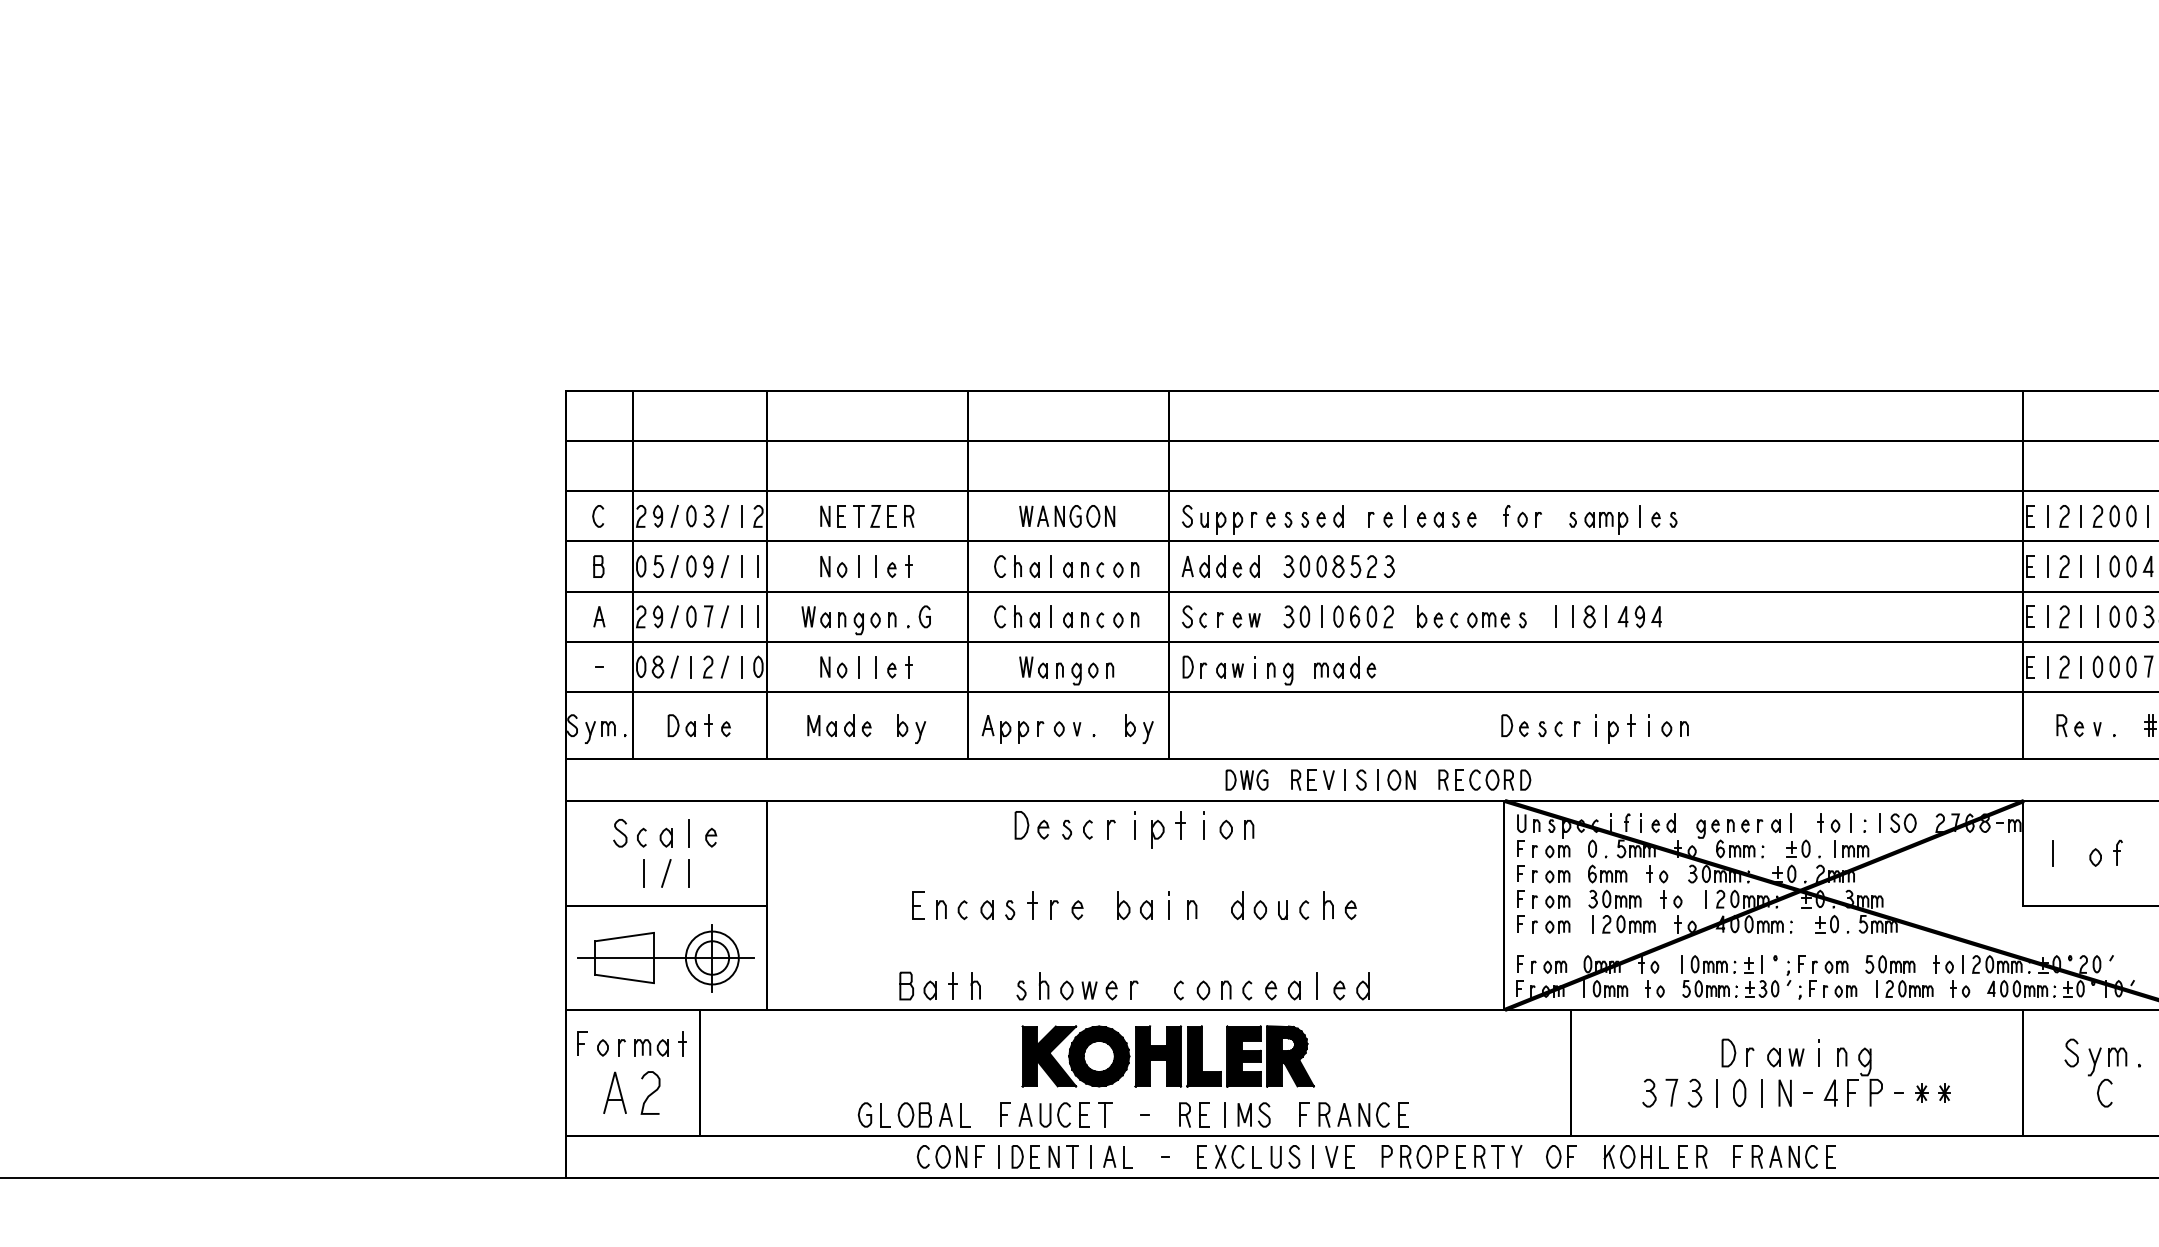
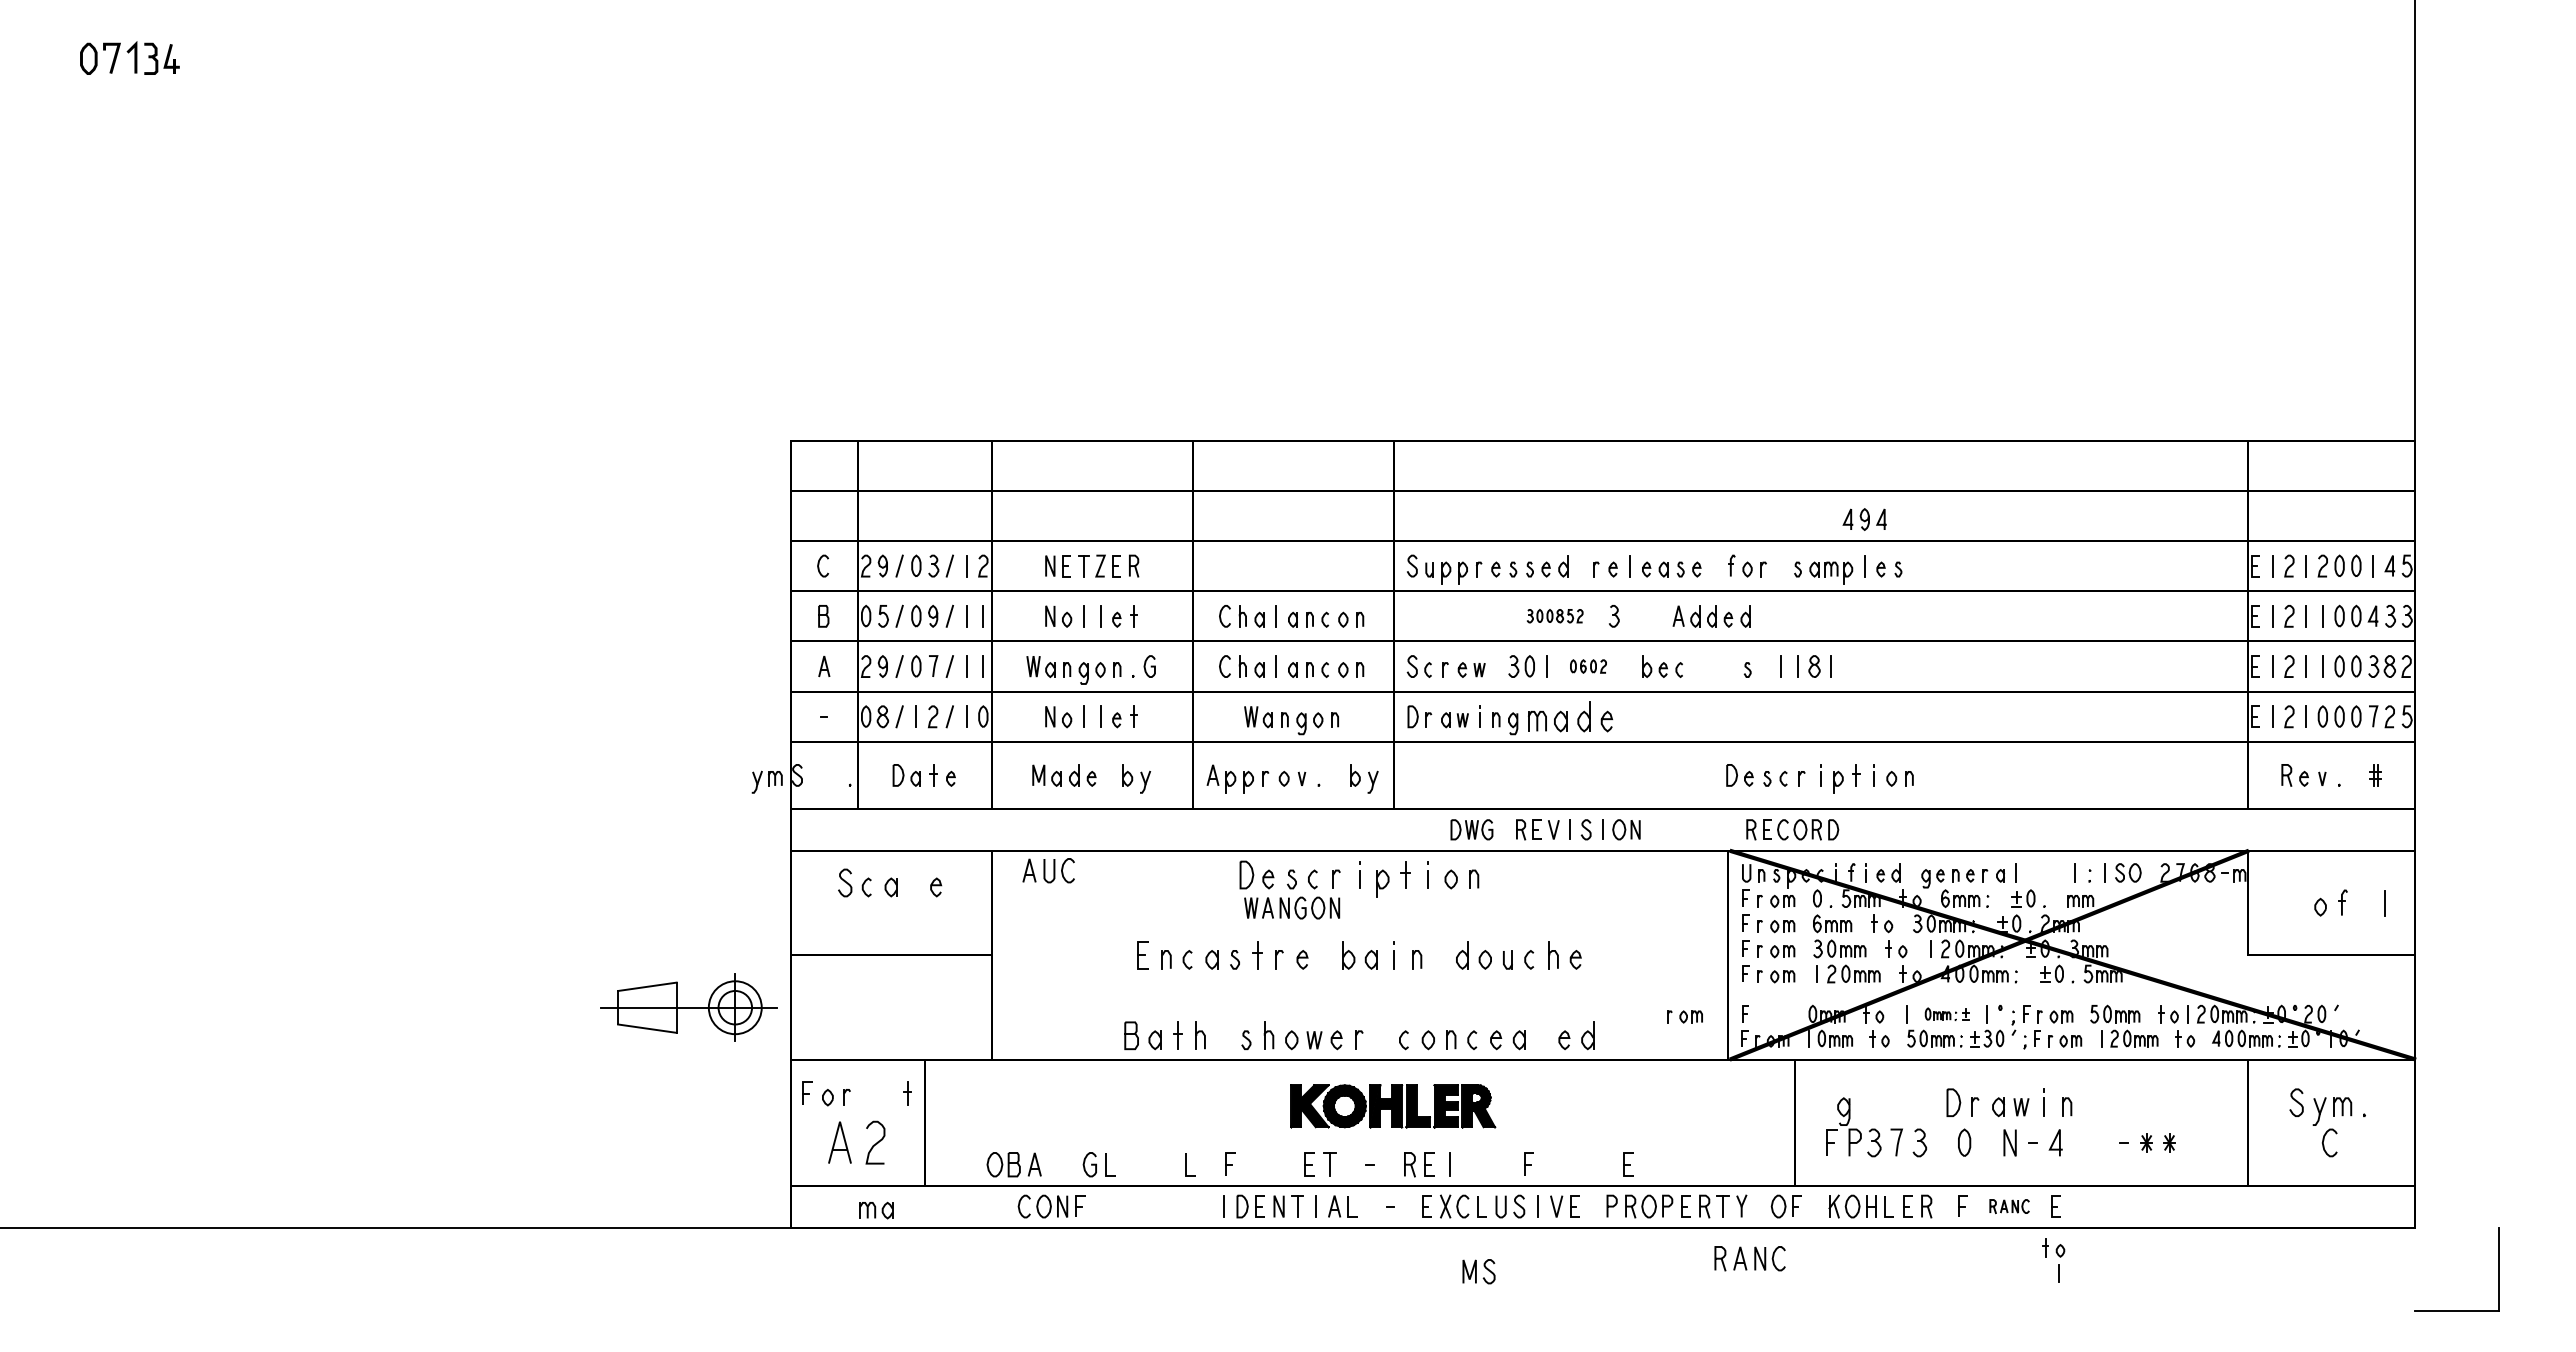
part: (1067, 515) -> (1292, 907), moved
part: (1329, 565) -> (1554, 615), size x0.6
part: (1220, 566) -> (1711, 616), moved
part: (1363, 616) -> (1588, 666), size x0.6
part: (1639, 616) -> (1864, 519), moved
part: (1488, 619) -> (1713, 669), removed
part: (1344, 666) -> (1569, 716), size x1.4
part: (599, 731) -> (766, 781), moved
part: (1484, 779) -> (1792, 829), moved
part: (1832, 830) -> (2057, 1255), moved
line: (689, 832) -> (914, 882), removed
line: (2052, 852) -> (2277, 902), removed
line: (643, 872) -> (868, 922), removed
line: (665, 872) -> (890, 922), removed
line: (689, 872) -> (914, 922), removed
part: (665, 957) -> (688, 1007), moved
part: (1721, 964) -> (1946, 1014), size x0.7
part: (1548, 966) -> (1684, 1016), moved
line: (1317, 985) -> (1542, 1035), removed
part: (651, 1047) -> (876, 1210), moved
part: (1167, 1056) -> (1392, 1106), size x0.7
part: (1864, 1076) -> (1843, 1126), moved
line: (1716, 1092) -> (1941, 1142), removed
line: (1762, 1092) -> (1987, 1142), removed
part: (924, 1114) -> (1013, 1164), moved
part: (1044, 1114) -> (1048, 870), moved
part: (1253, 1114) -> (1478, 1271), moved
part: (1353, 1114) -> (1749, 1258), moved
part: (950, 1156) -> (1051, 1206), moved
part: (1784, 1156) -> (2009, 1206), size x0.6

